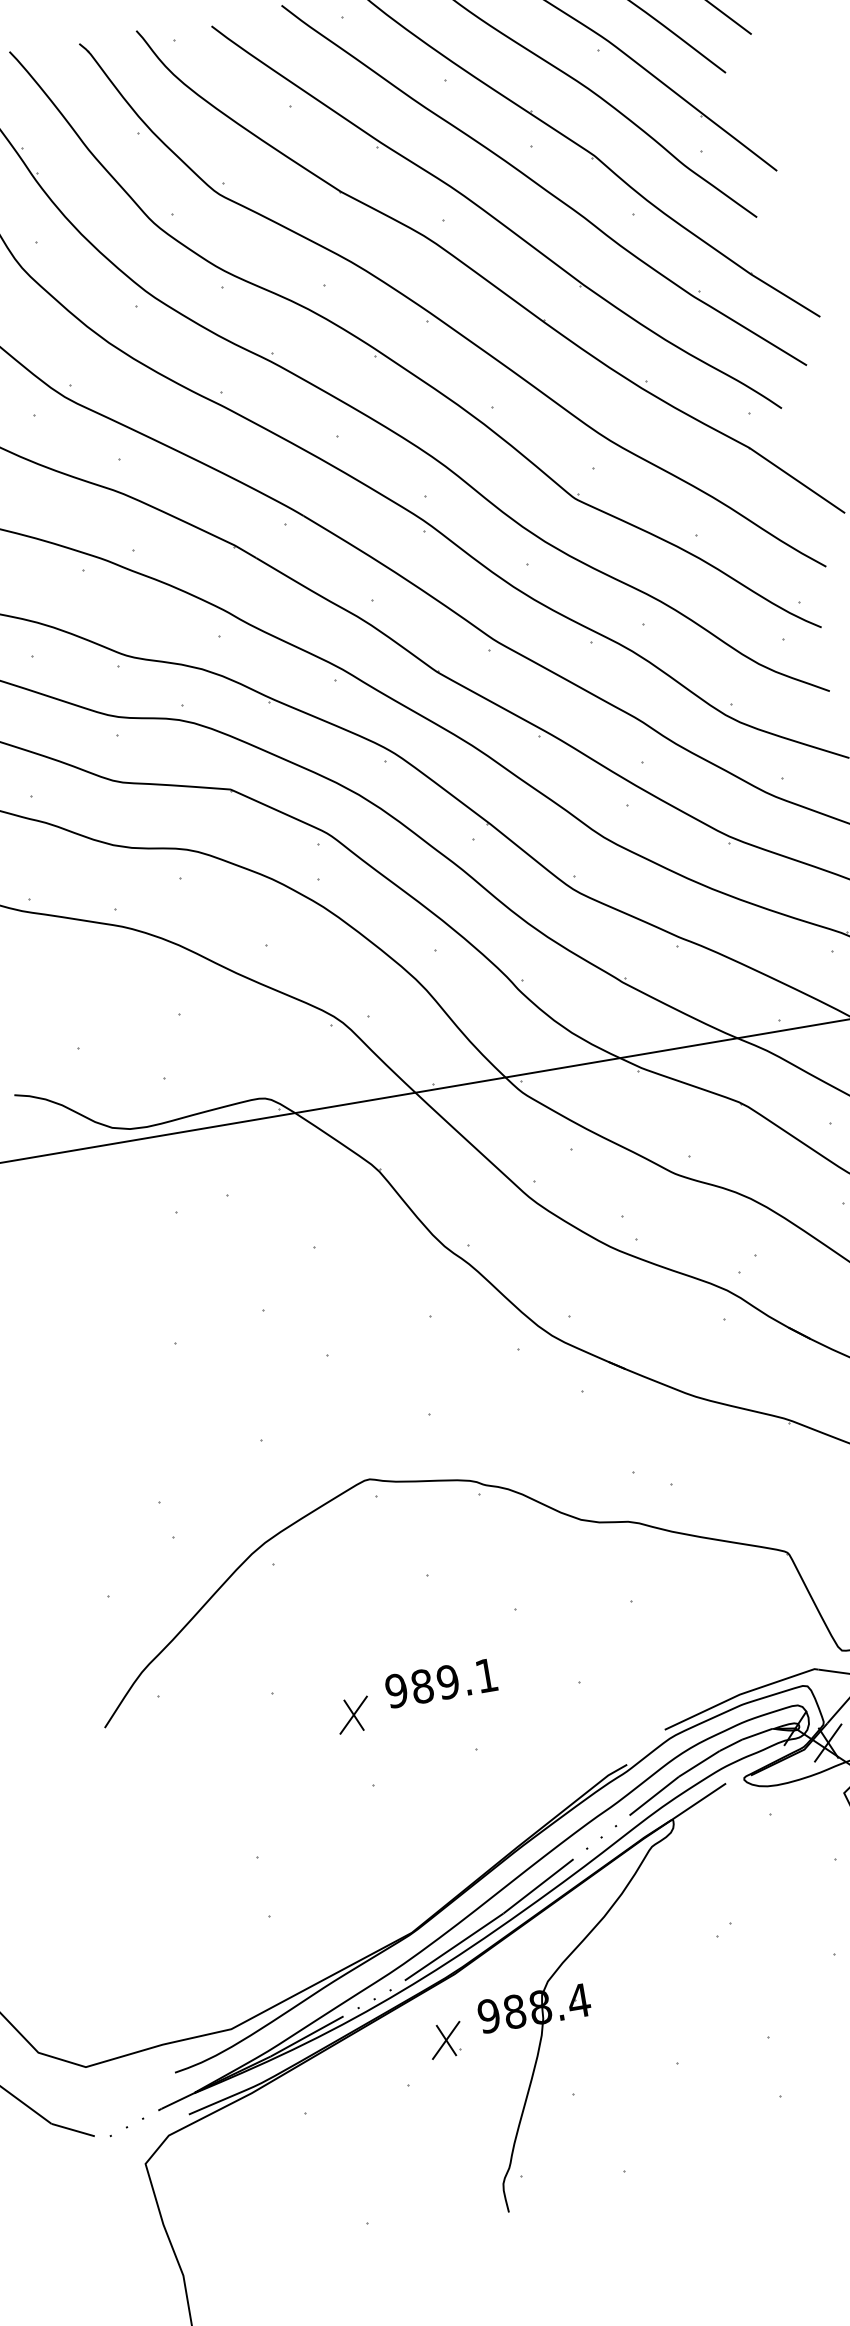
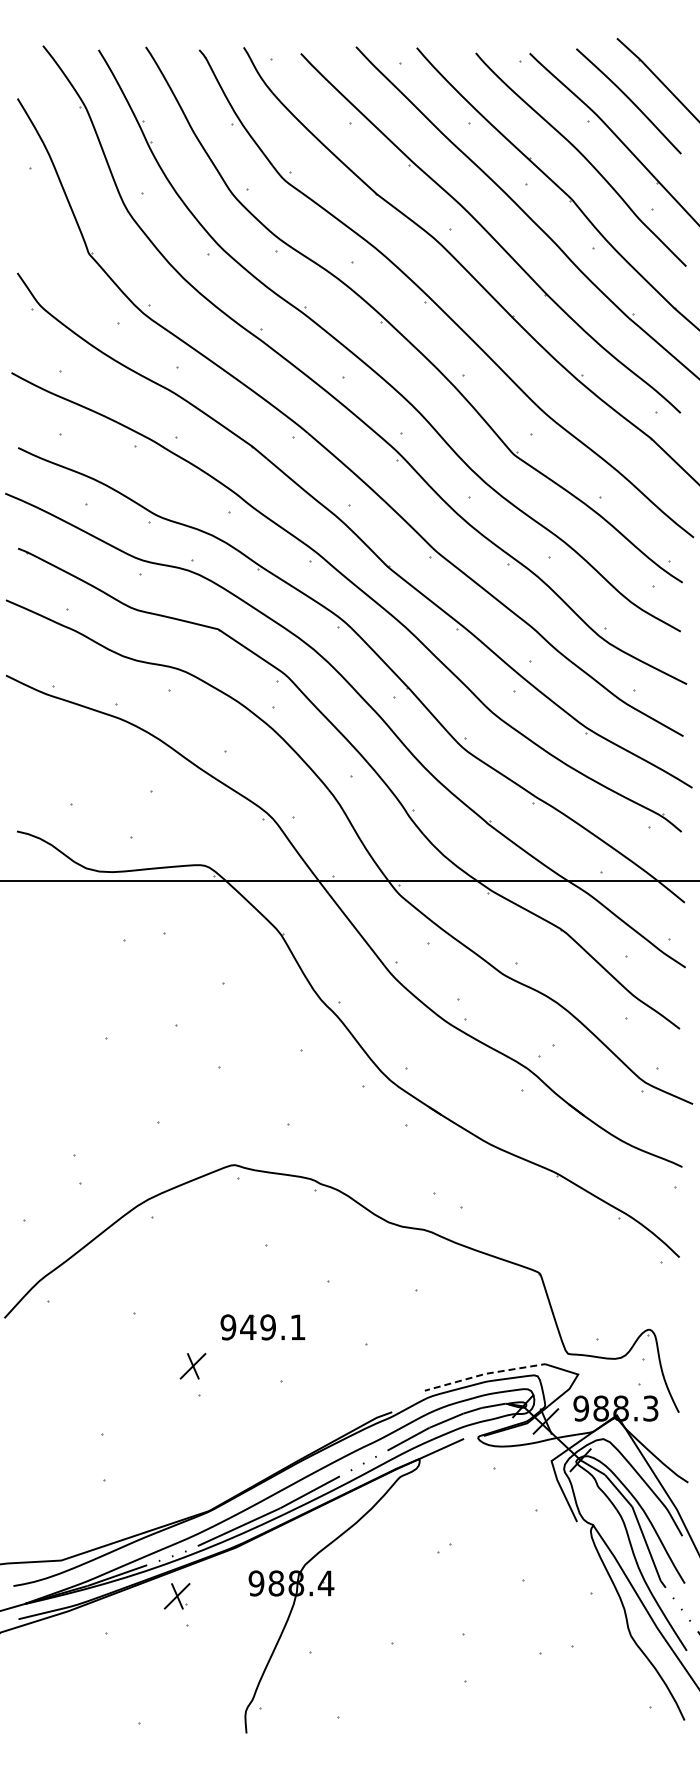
text: (422, 1686) -> (248, 1327), 989.1 -> 949.1
line: (739, 1694) -> (485, 1373), solid -> dashed
part: (353, 1715) -> (192, 1366), moved
part: (445, 2040) -> (176, 1596), moved

